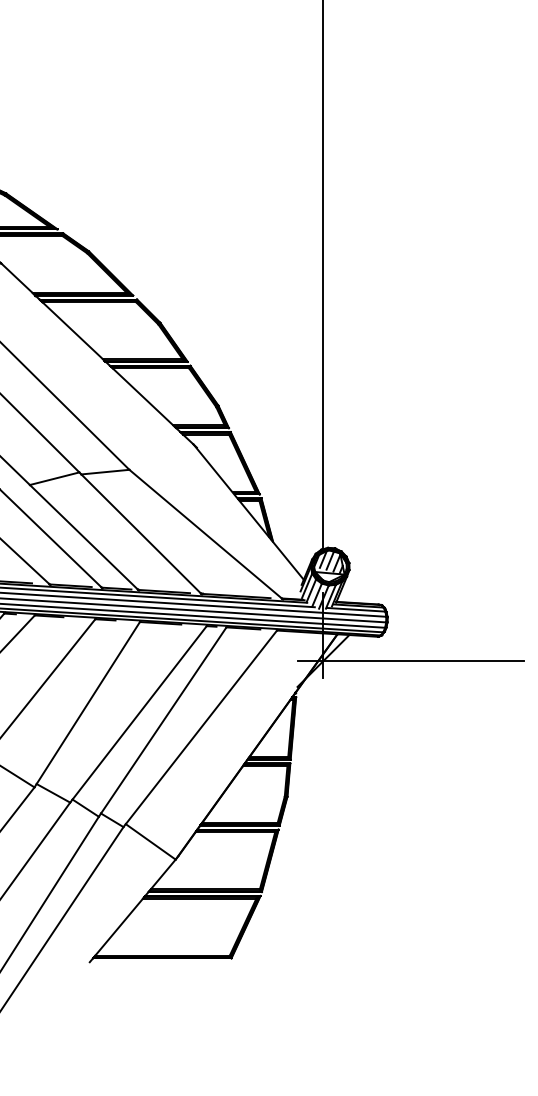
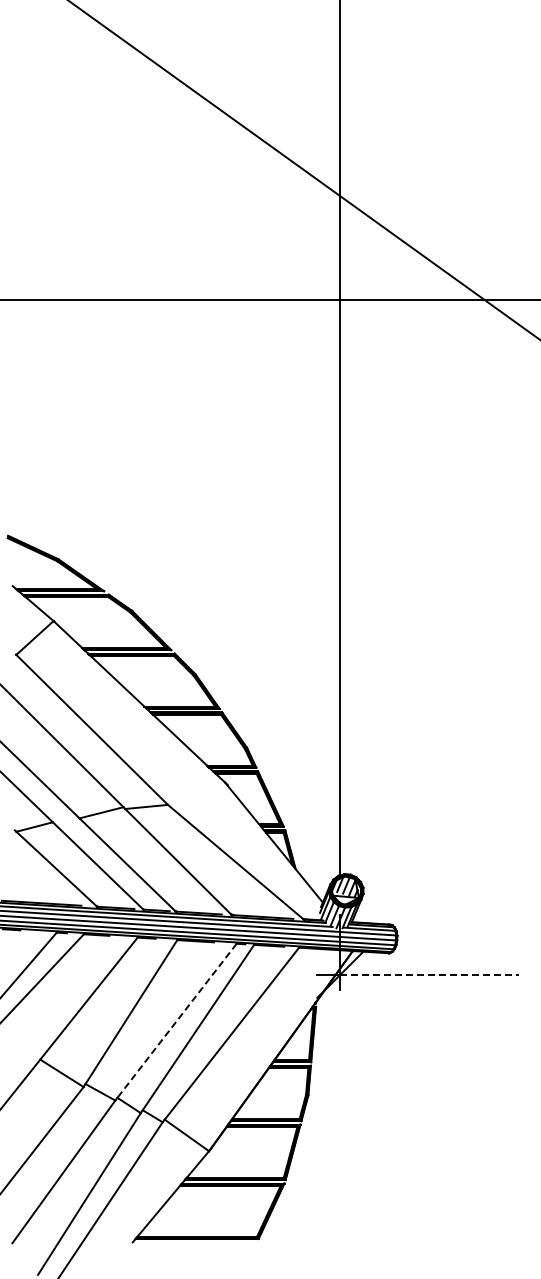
line: (424, 660) -> (430, 974), solid -> dashed
line: (139, 713) -> (176, 1021), solid -> dashed

